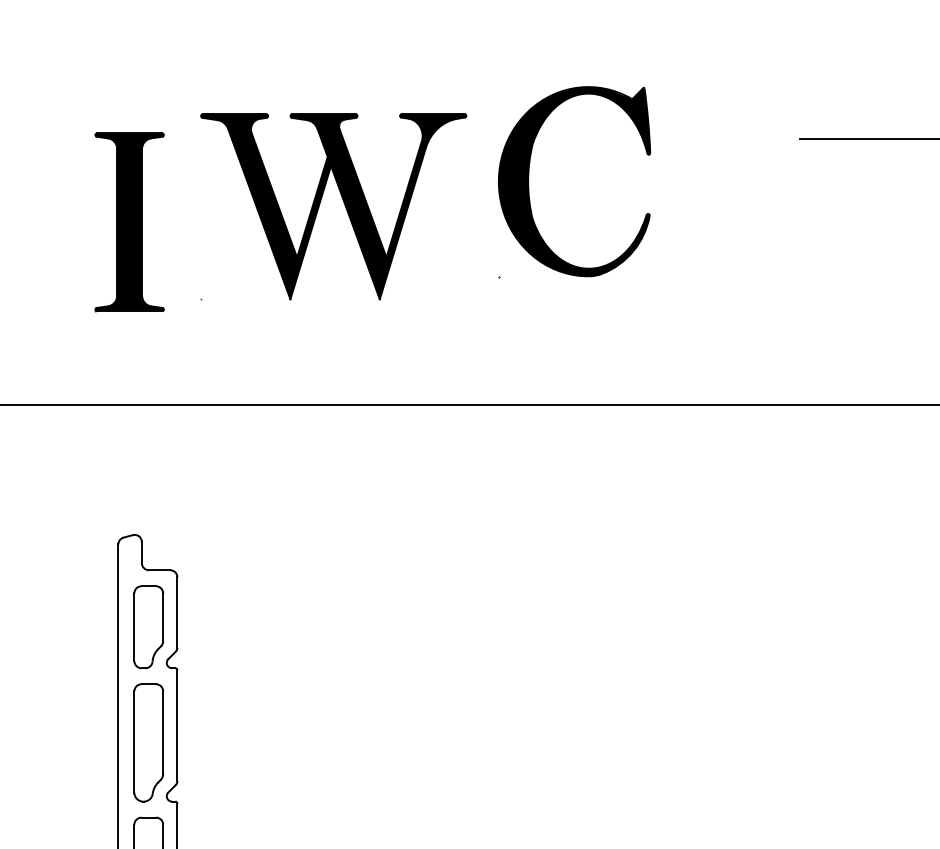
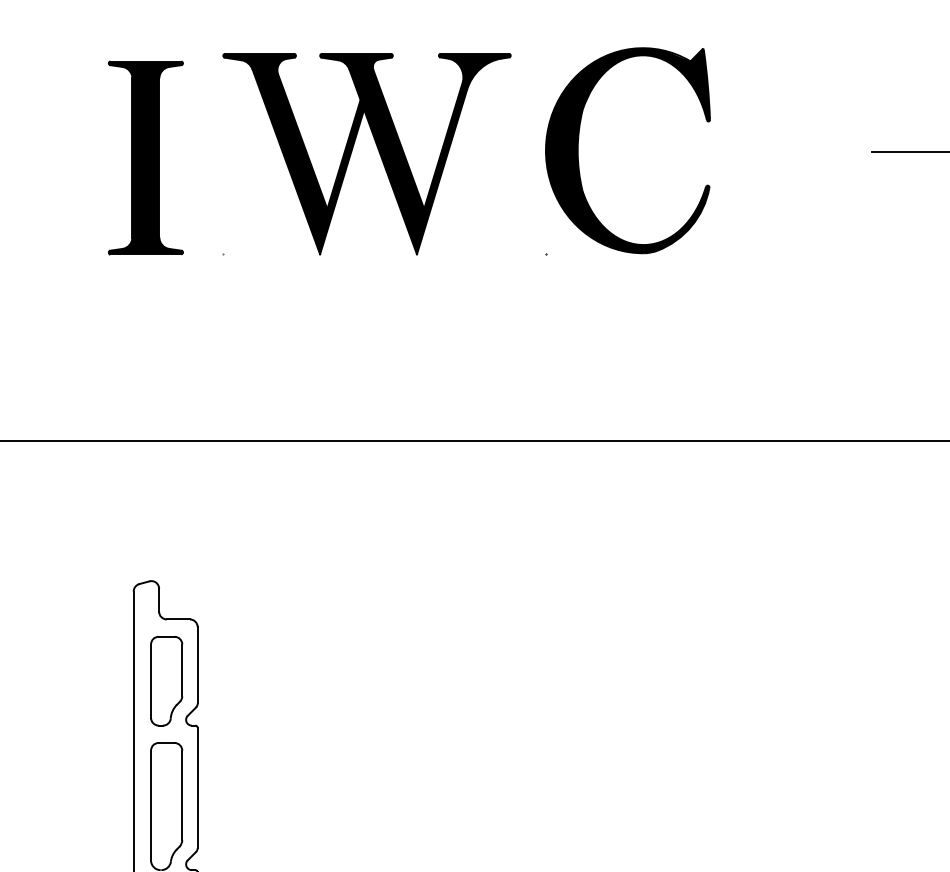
part: (529, 182) -> (579, 151), moved
part: (343, 203) -> (377, 150), moved
part: (129, 222) -> (145, 158), moved

